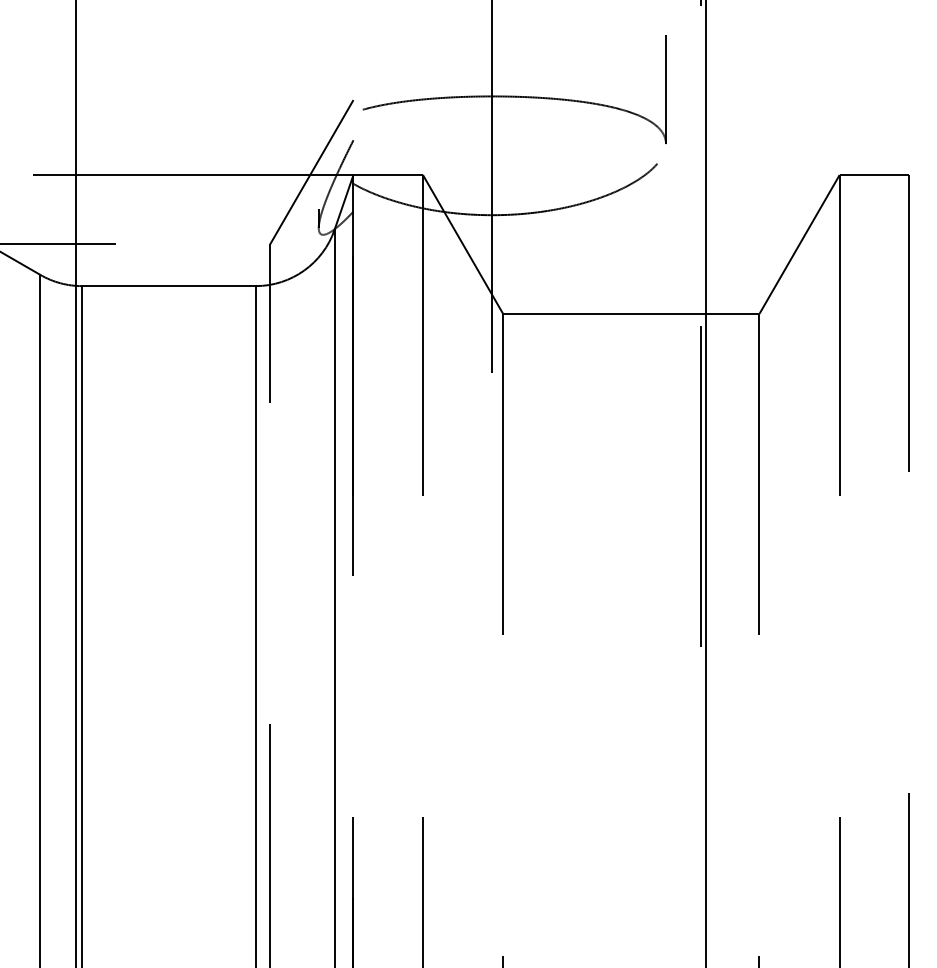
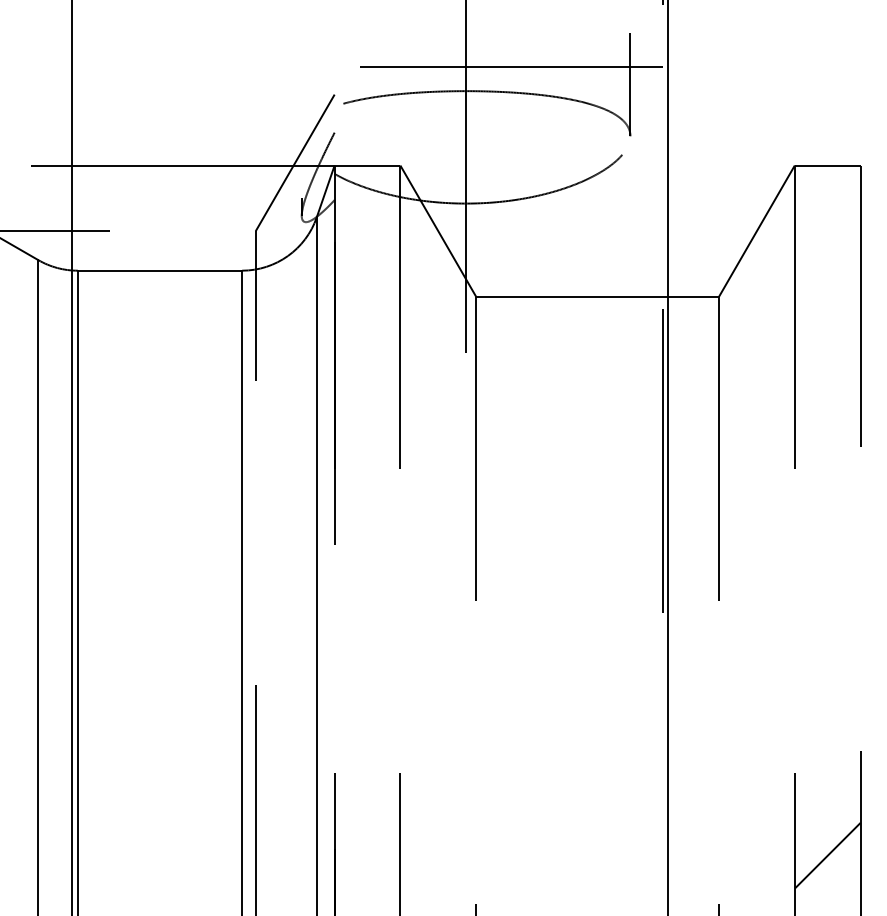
line: (526, 70) -> (498, 66), added
line: (874, 903) -> (827, 855), added

